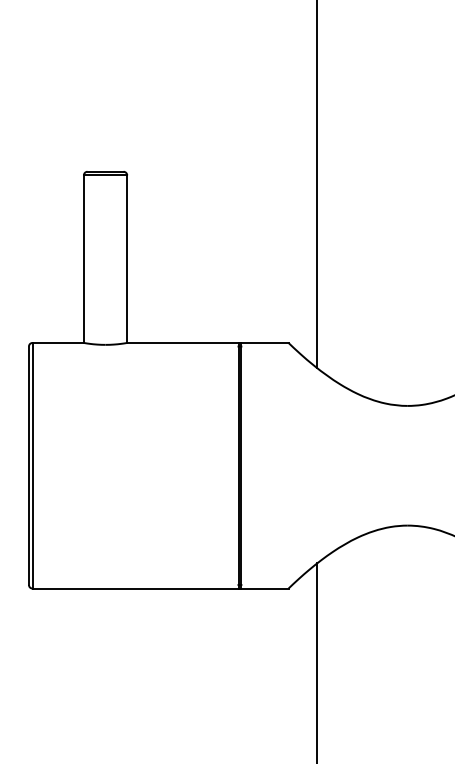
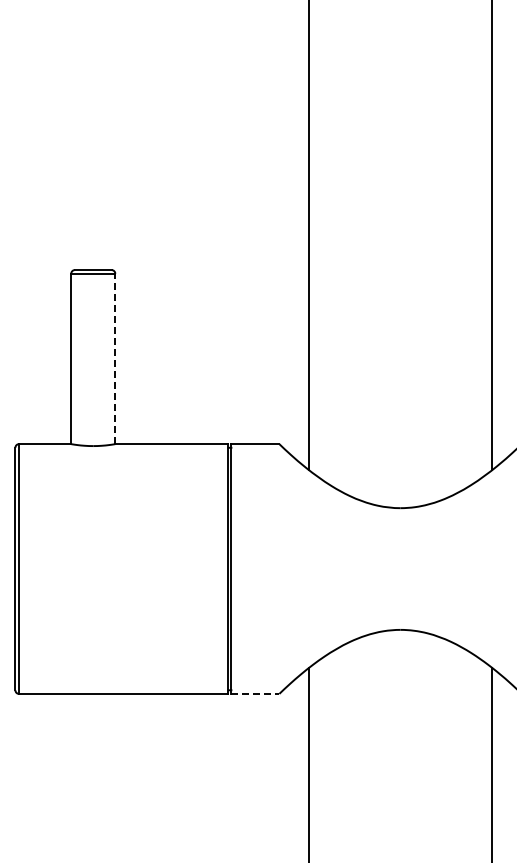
line: (127, 258) -> (115, 358), solid -> dashed
line: (265, 588) -> (255, 693), solid -> dashed

